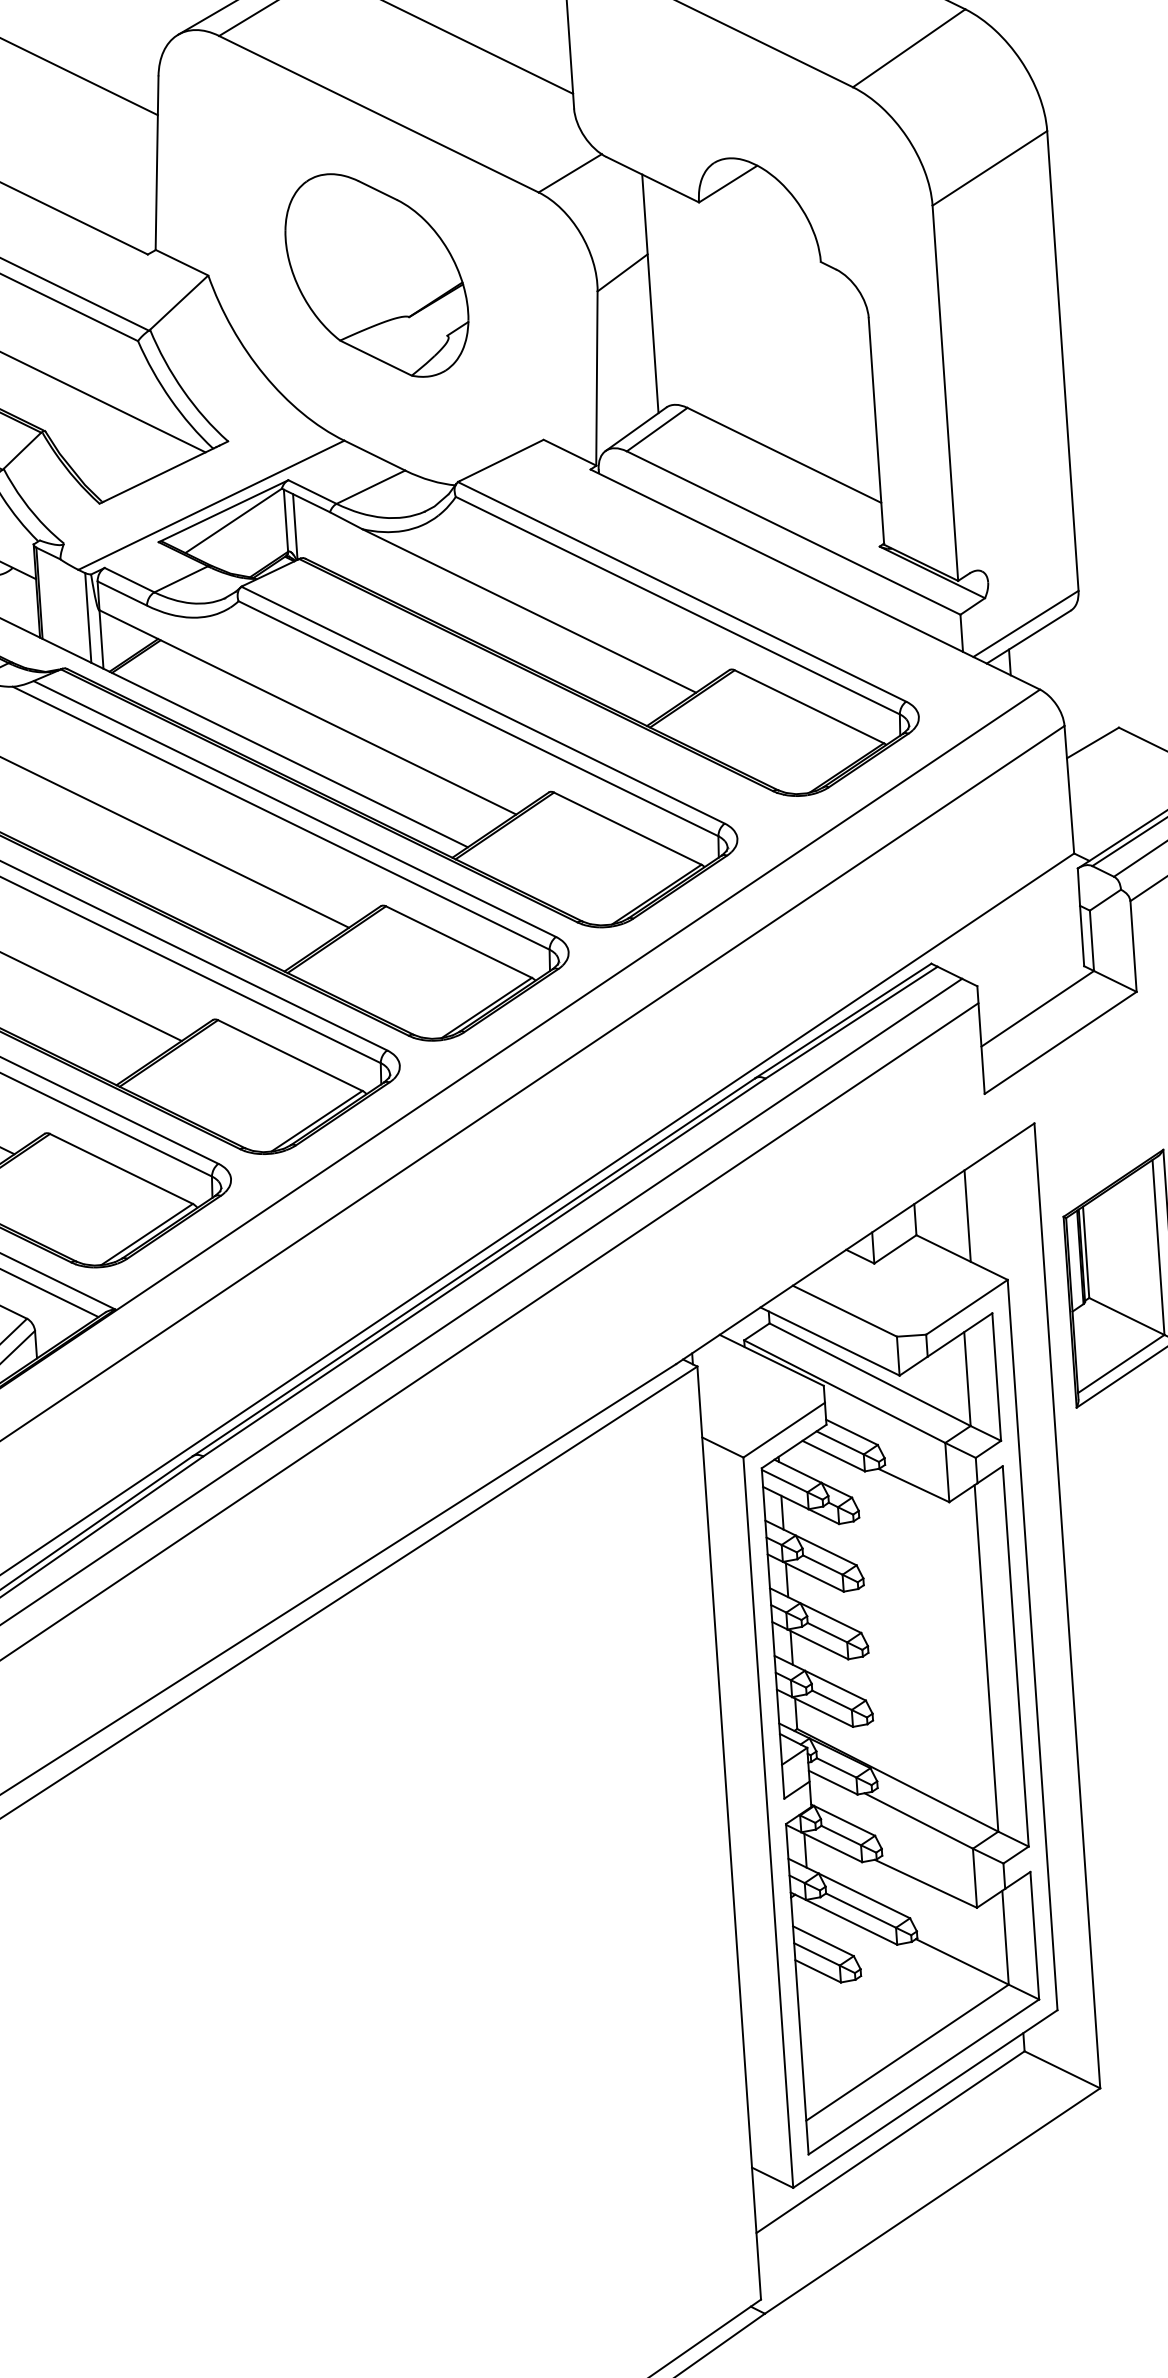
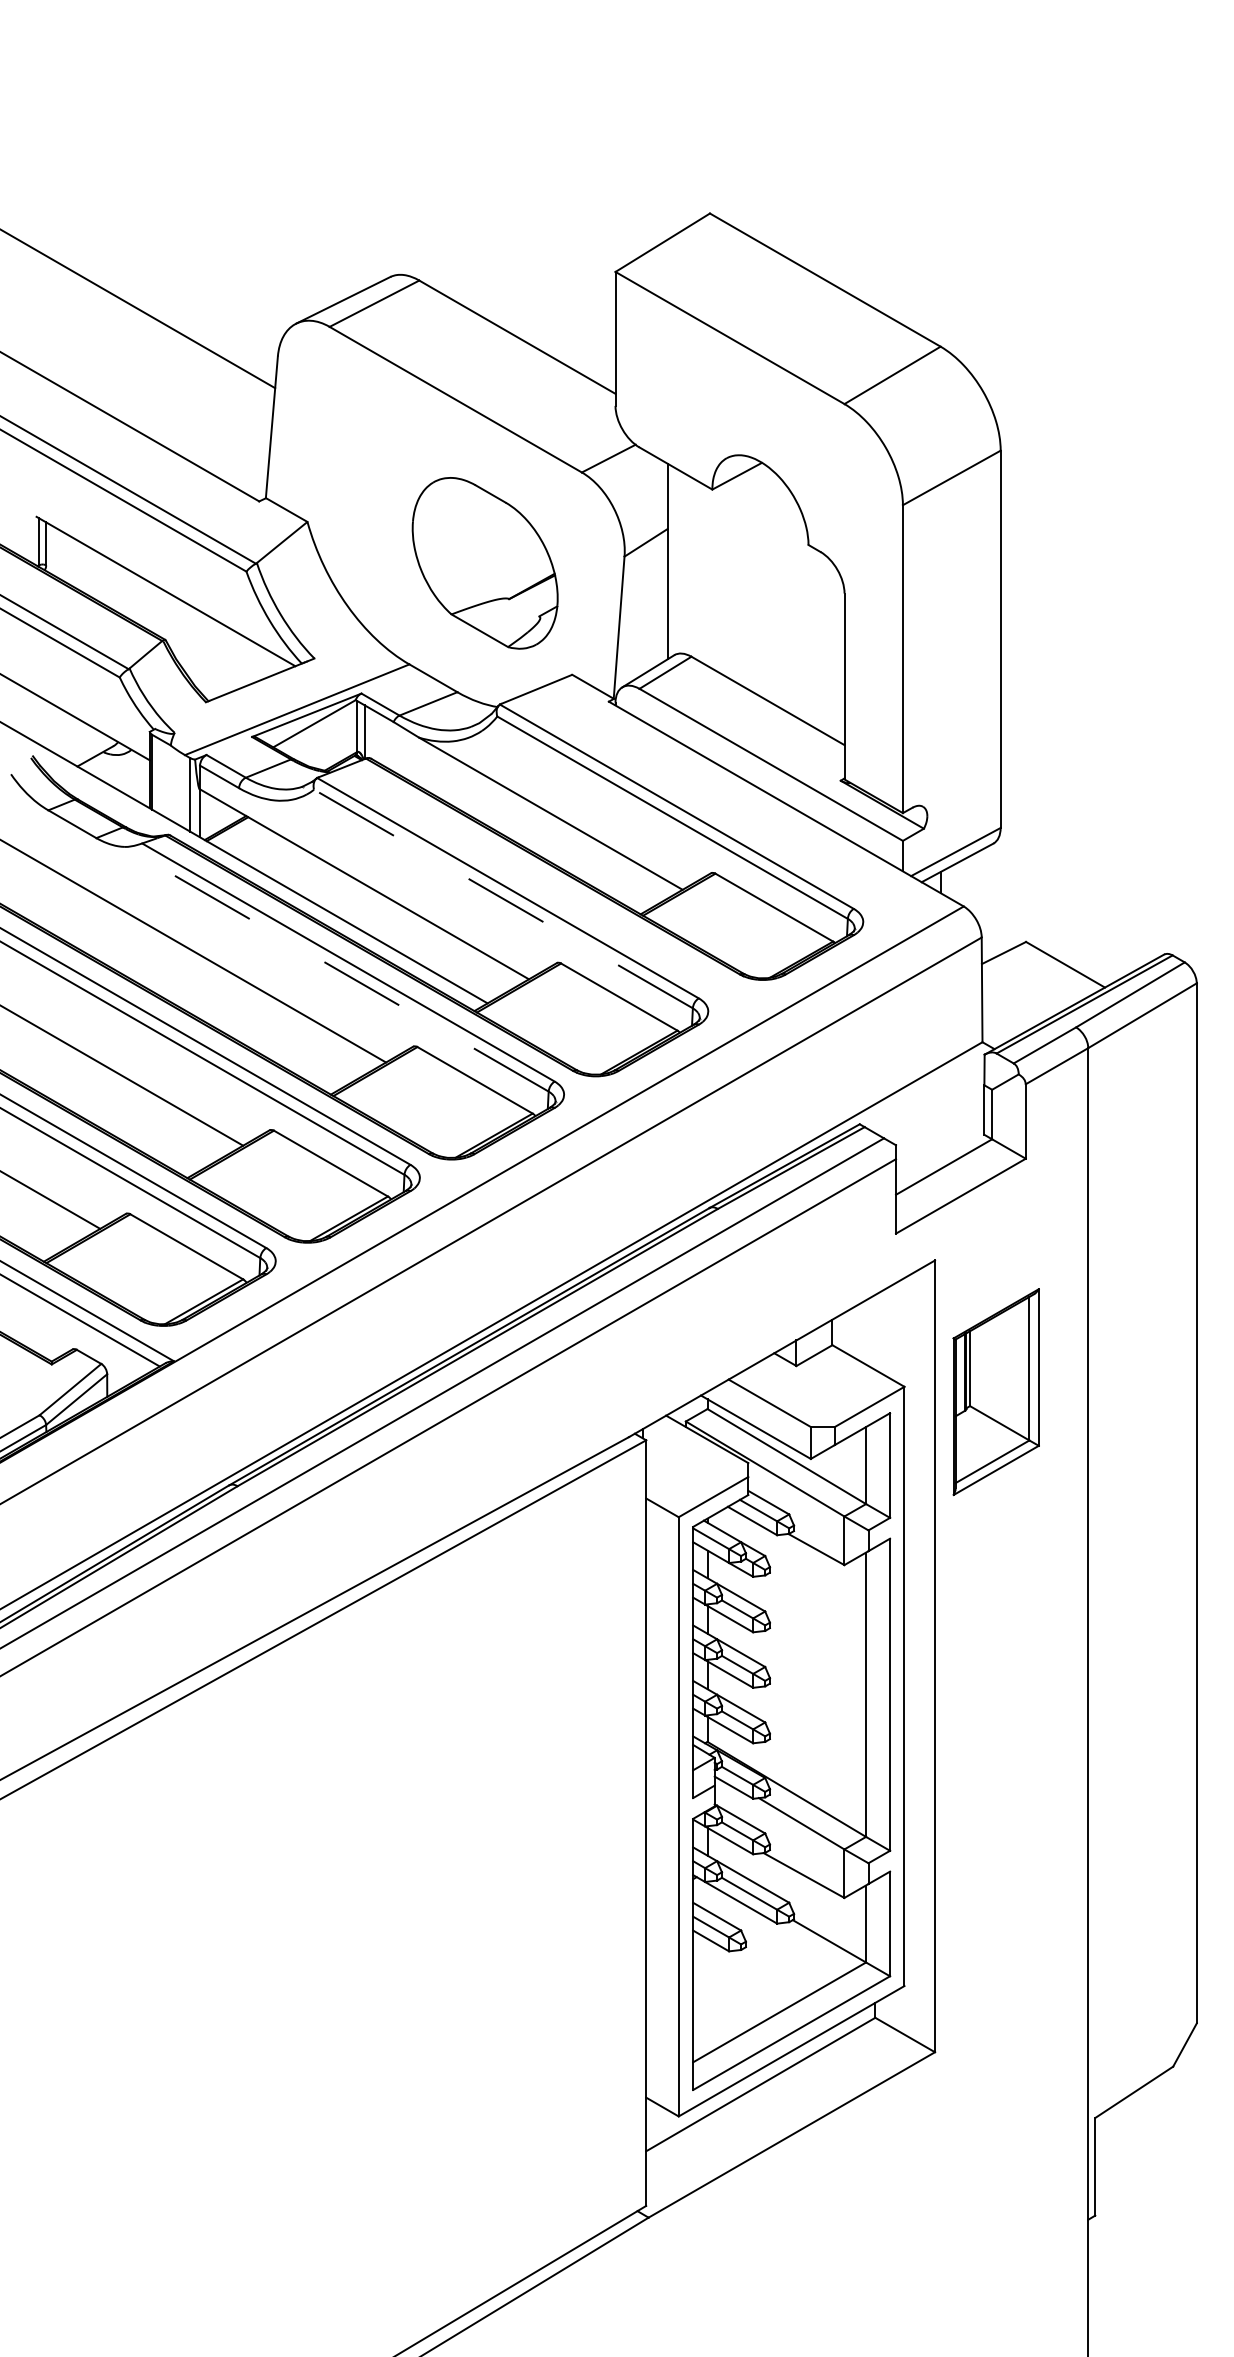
part: (376, 275) -> (484, 563), moved
line: (478, 718) -> (503, 898), solid -> dashed
line: (280, 818) -> (336, 969), solid -> dashed
line: (967, 1214) -> (875, 1331), removed

